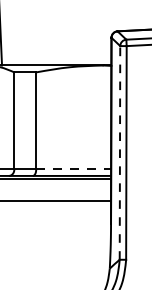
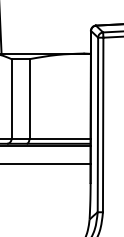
line: (119, 152) -> (97, 124), dashed -> solid
line: (74, 169) -> (60, 138), dashed -> solid

